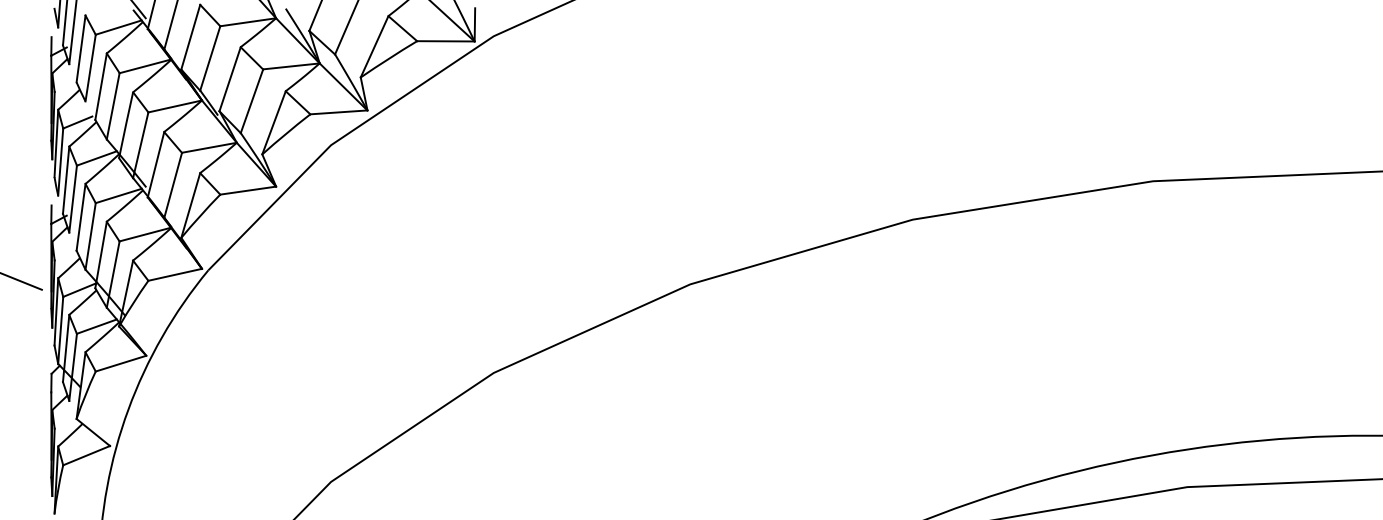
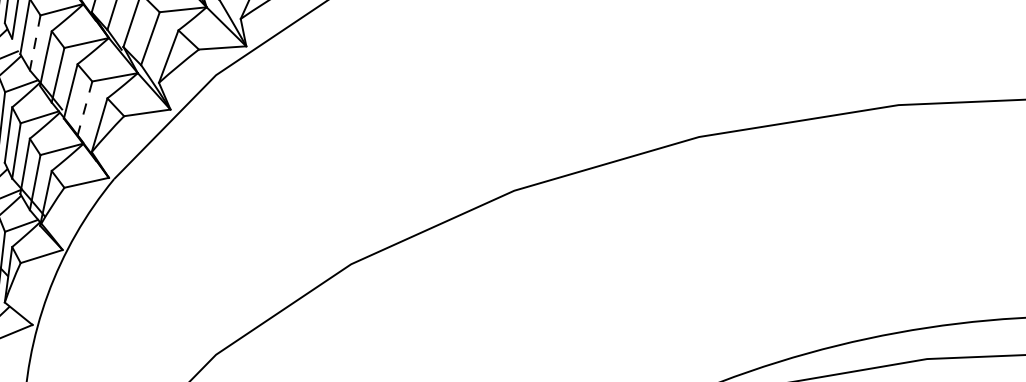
line: (113, 106) -> (35, 43), solid -> dashed
line: (173, 185) -> (85, 108), solid -> dashed

